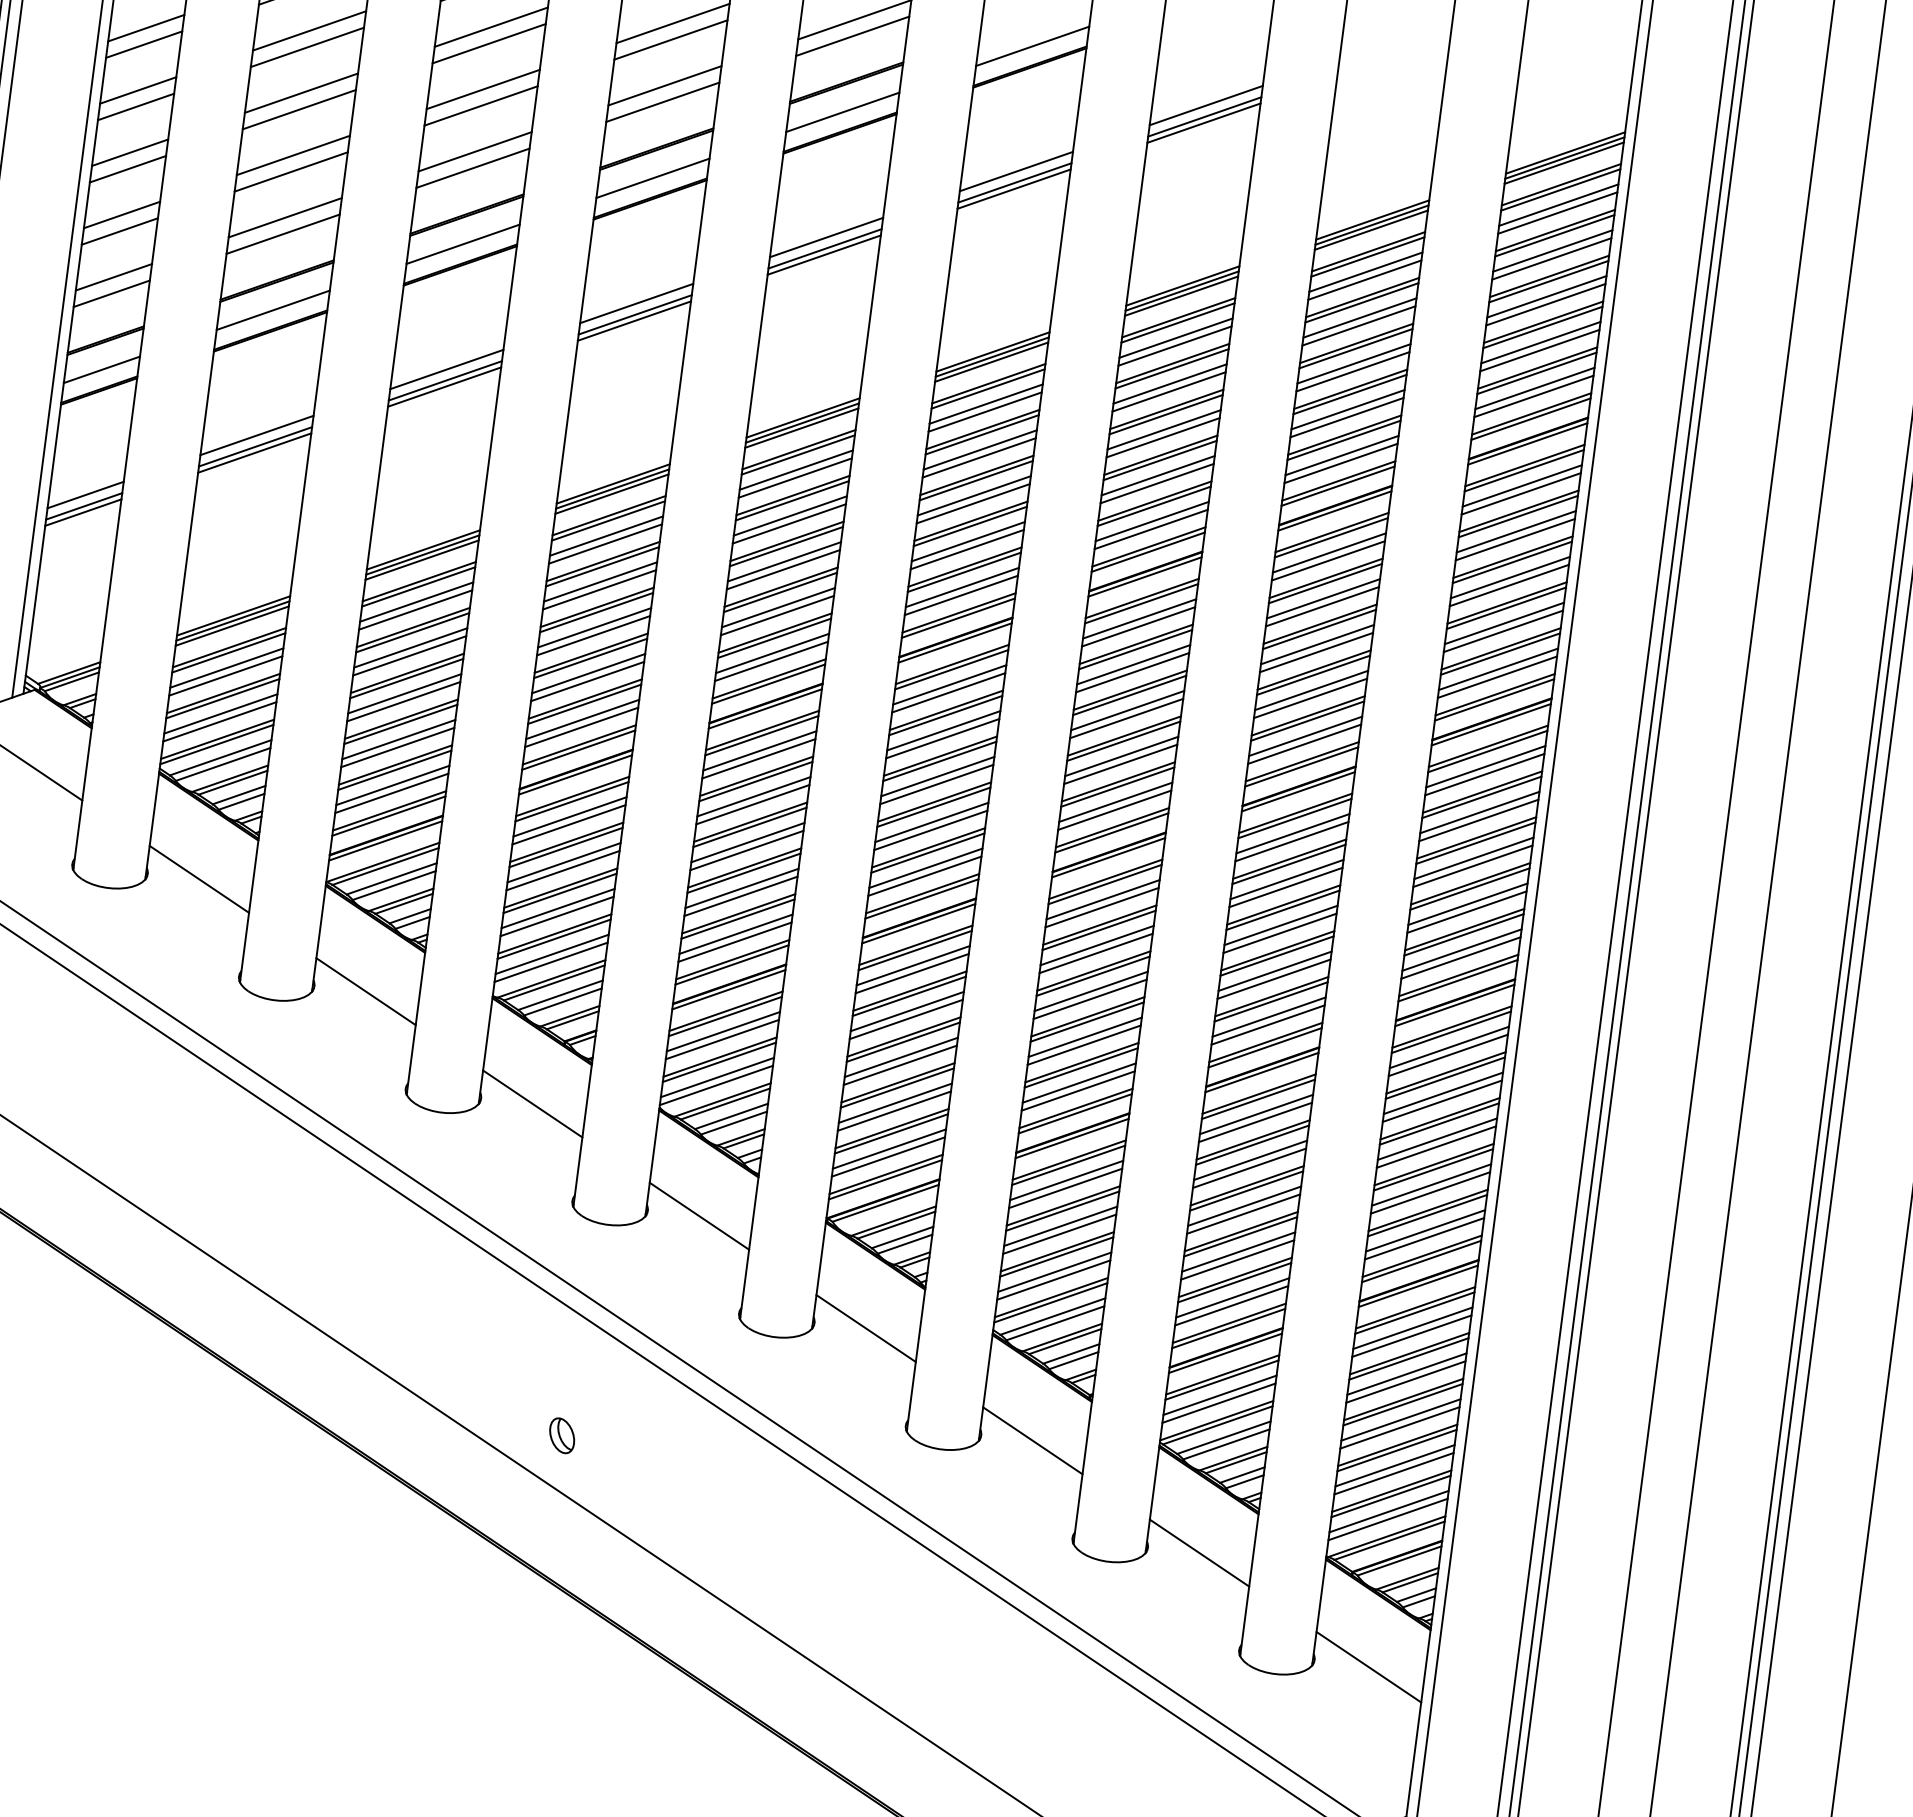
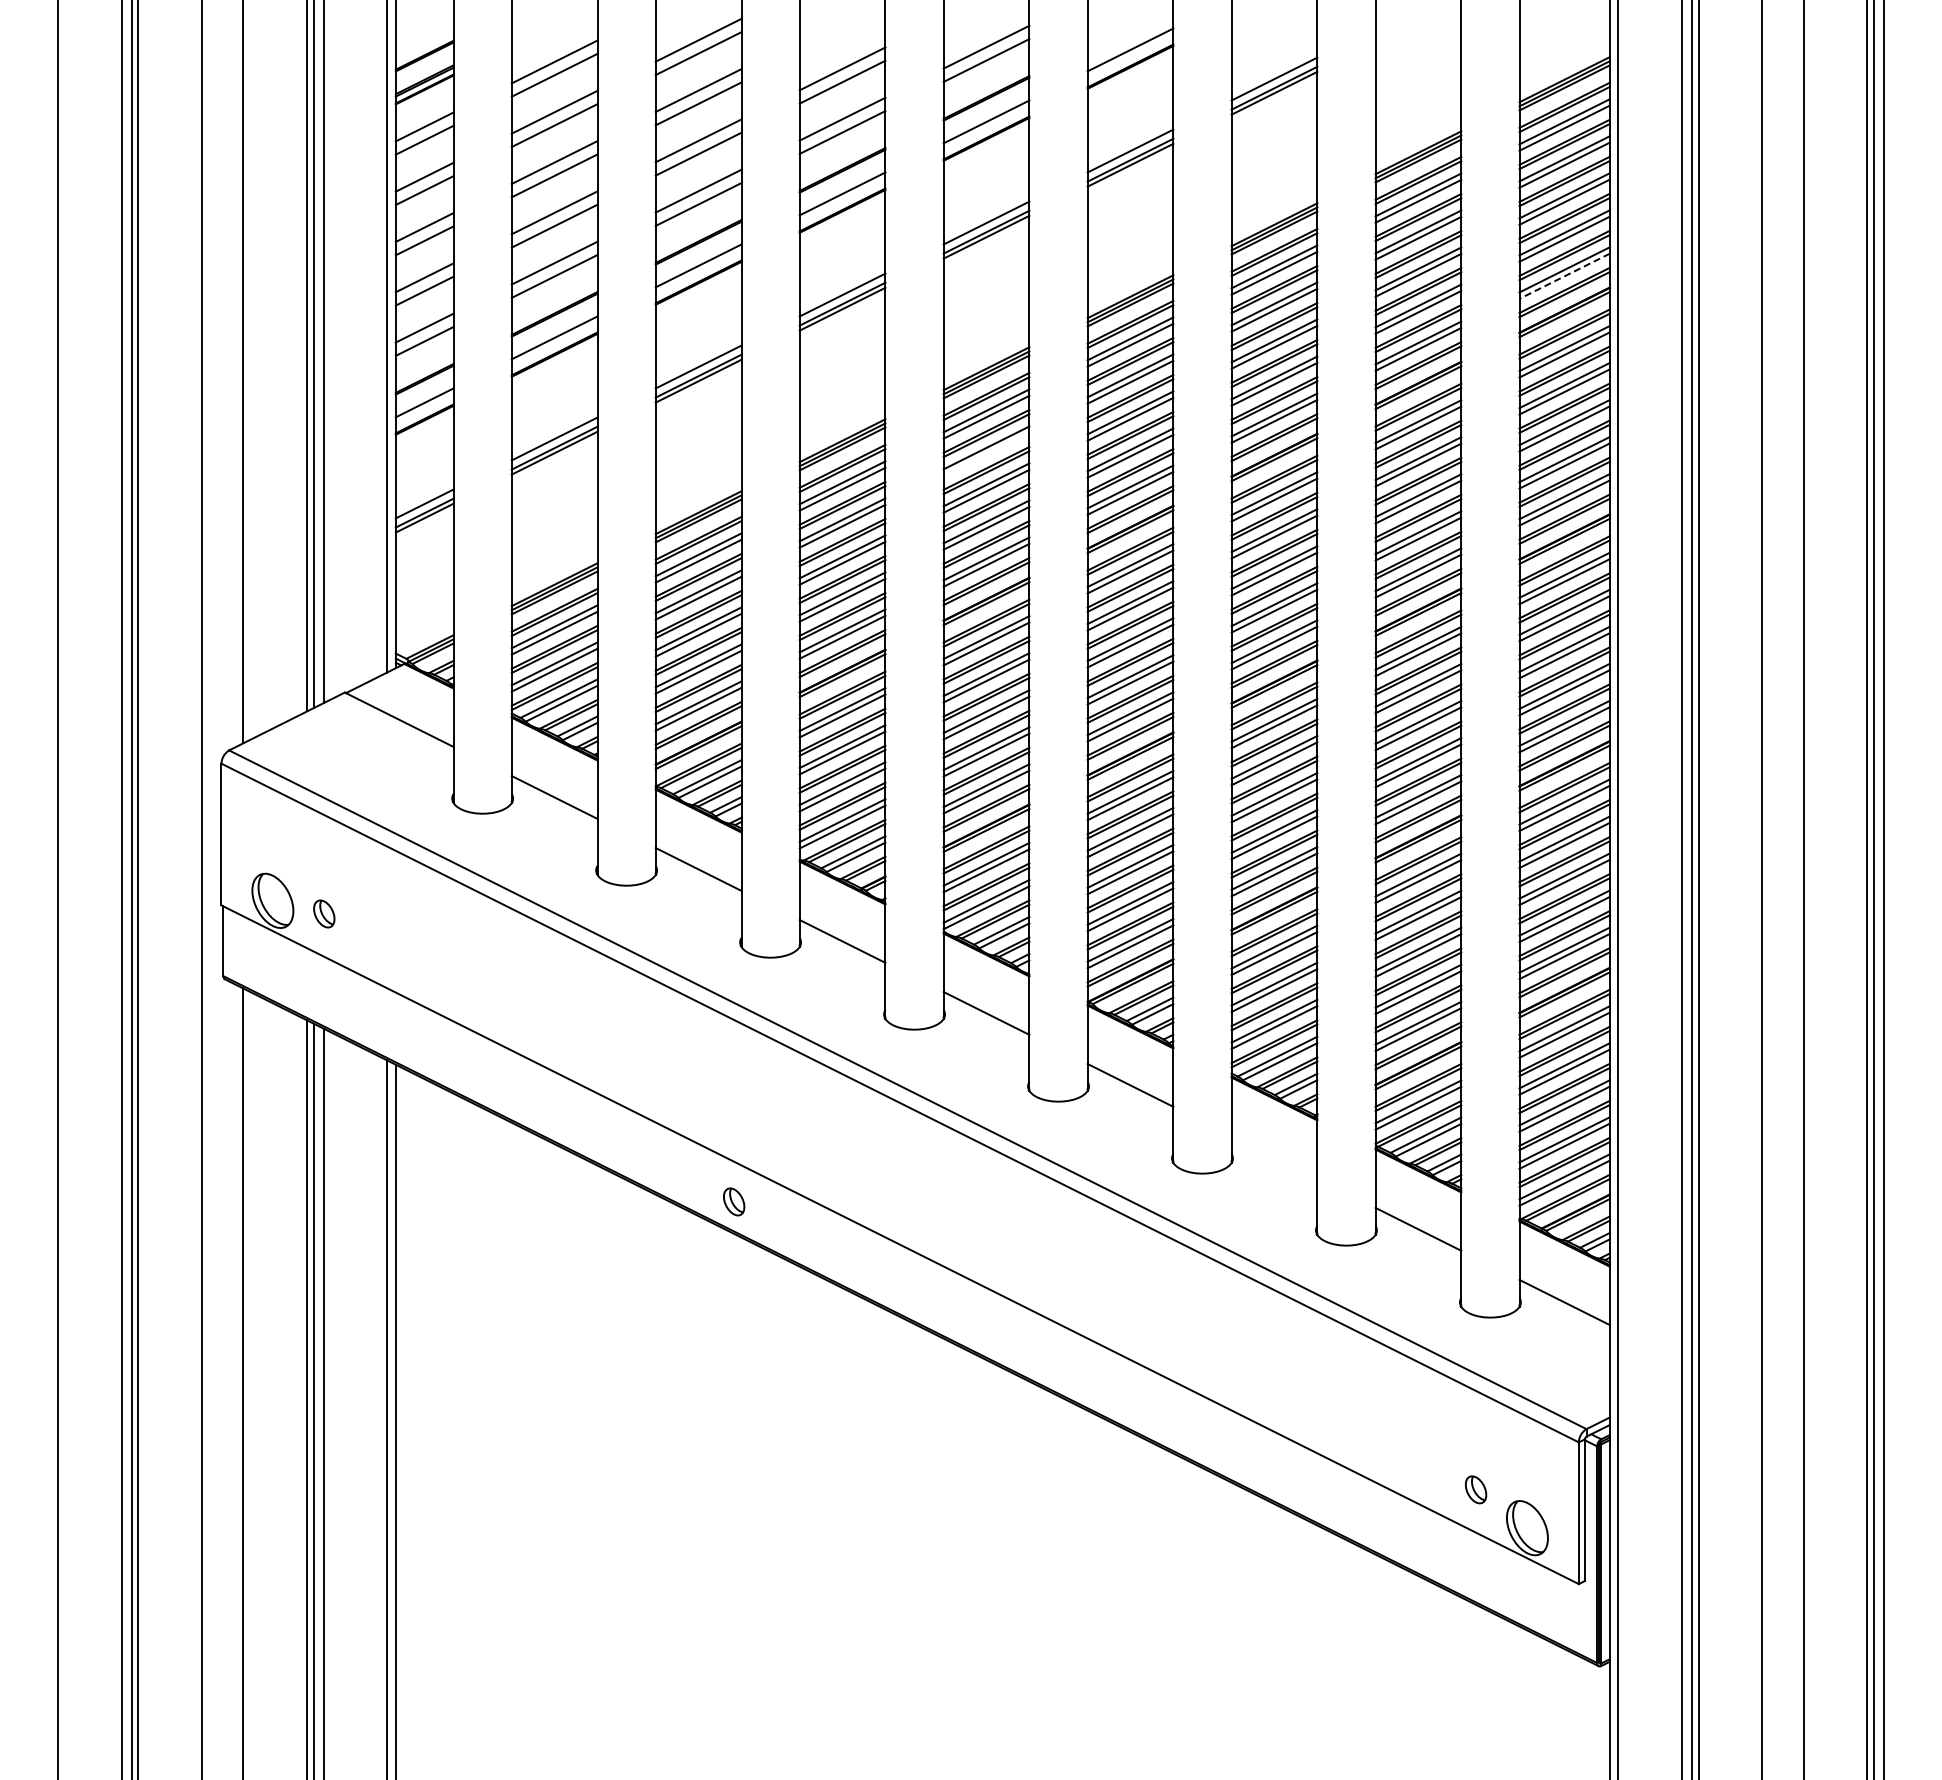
line: (1533, 396) -> (1564, 276), solid -> dashed
line: (789, 522) -> (986, 453), removed
part: (562, 1435) -> (734, 1201), moved
line: (1033, 1439) -> (1274, 1156), removed

